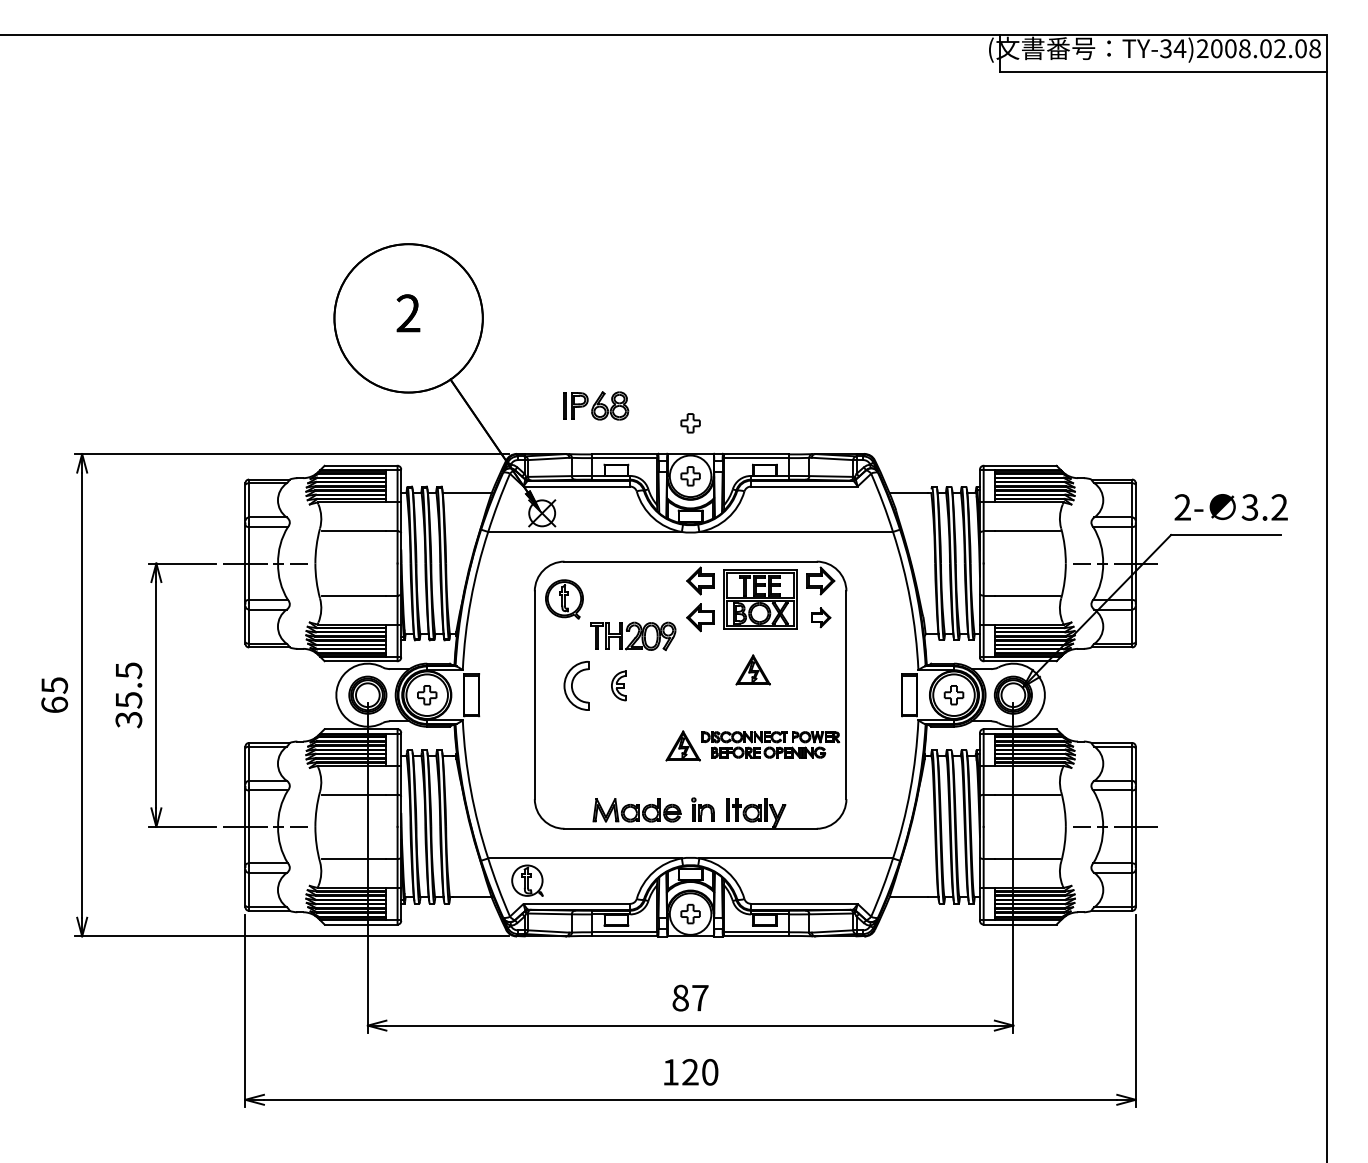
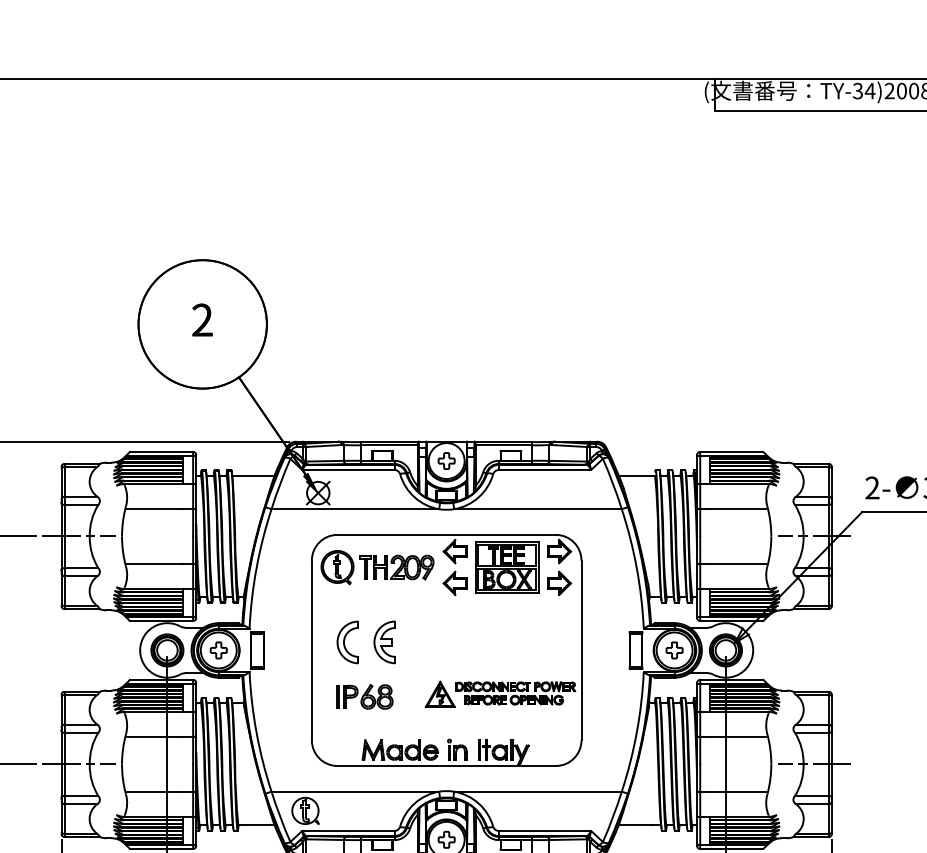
part: (596, 405) -> (365, 696), moved
part: (690, 423) -> (446, 415), removed
part: (820, 617) -> (559, 583), size x1.43
part: (633, 635) -> (397, 566), moved
part: (752, 669) -> (500, 628), removed
part: (618, 685) -> (384, 642), size x1.67

